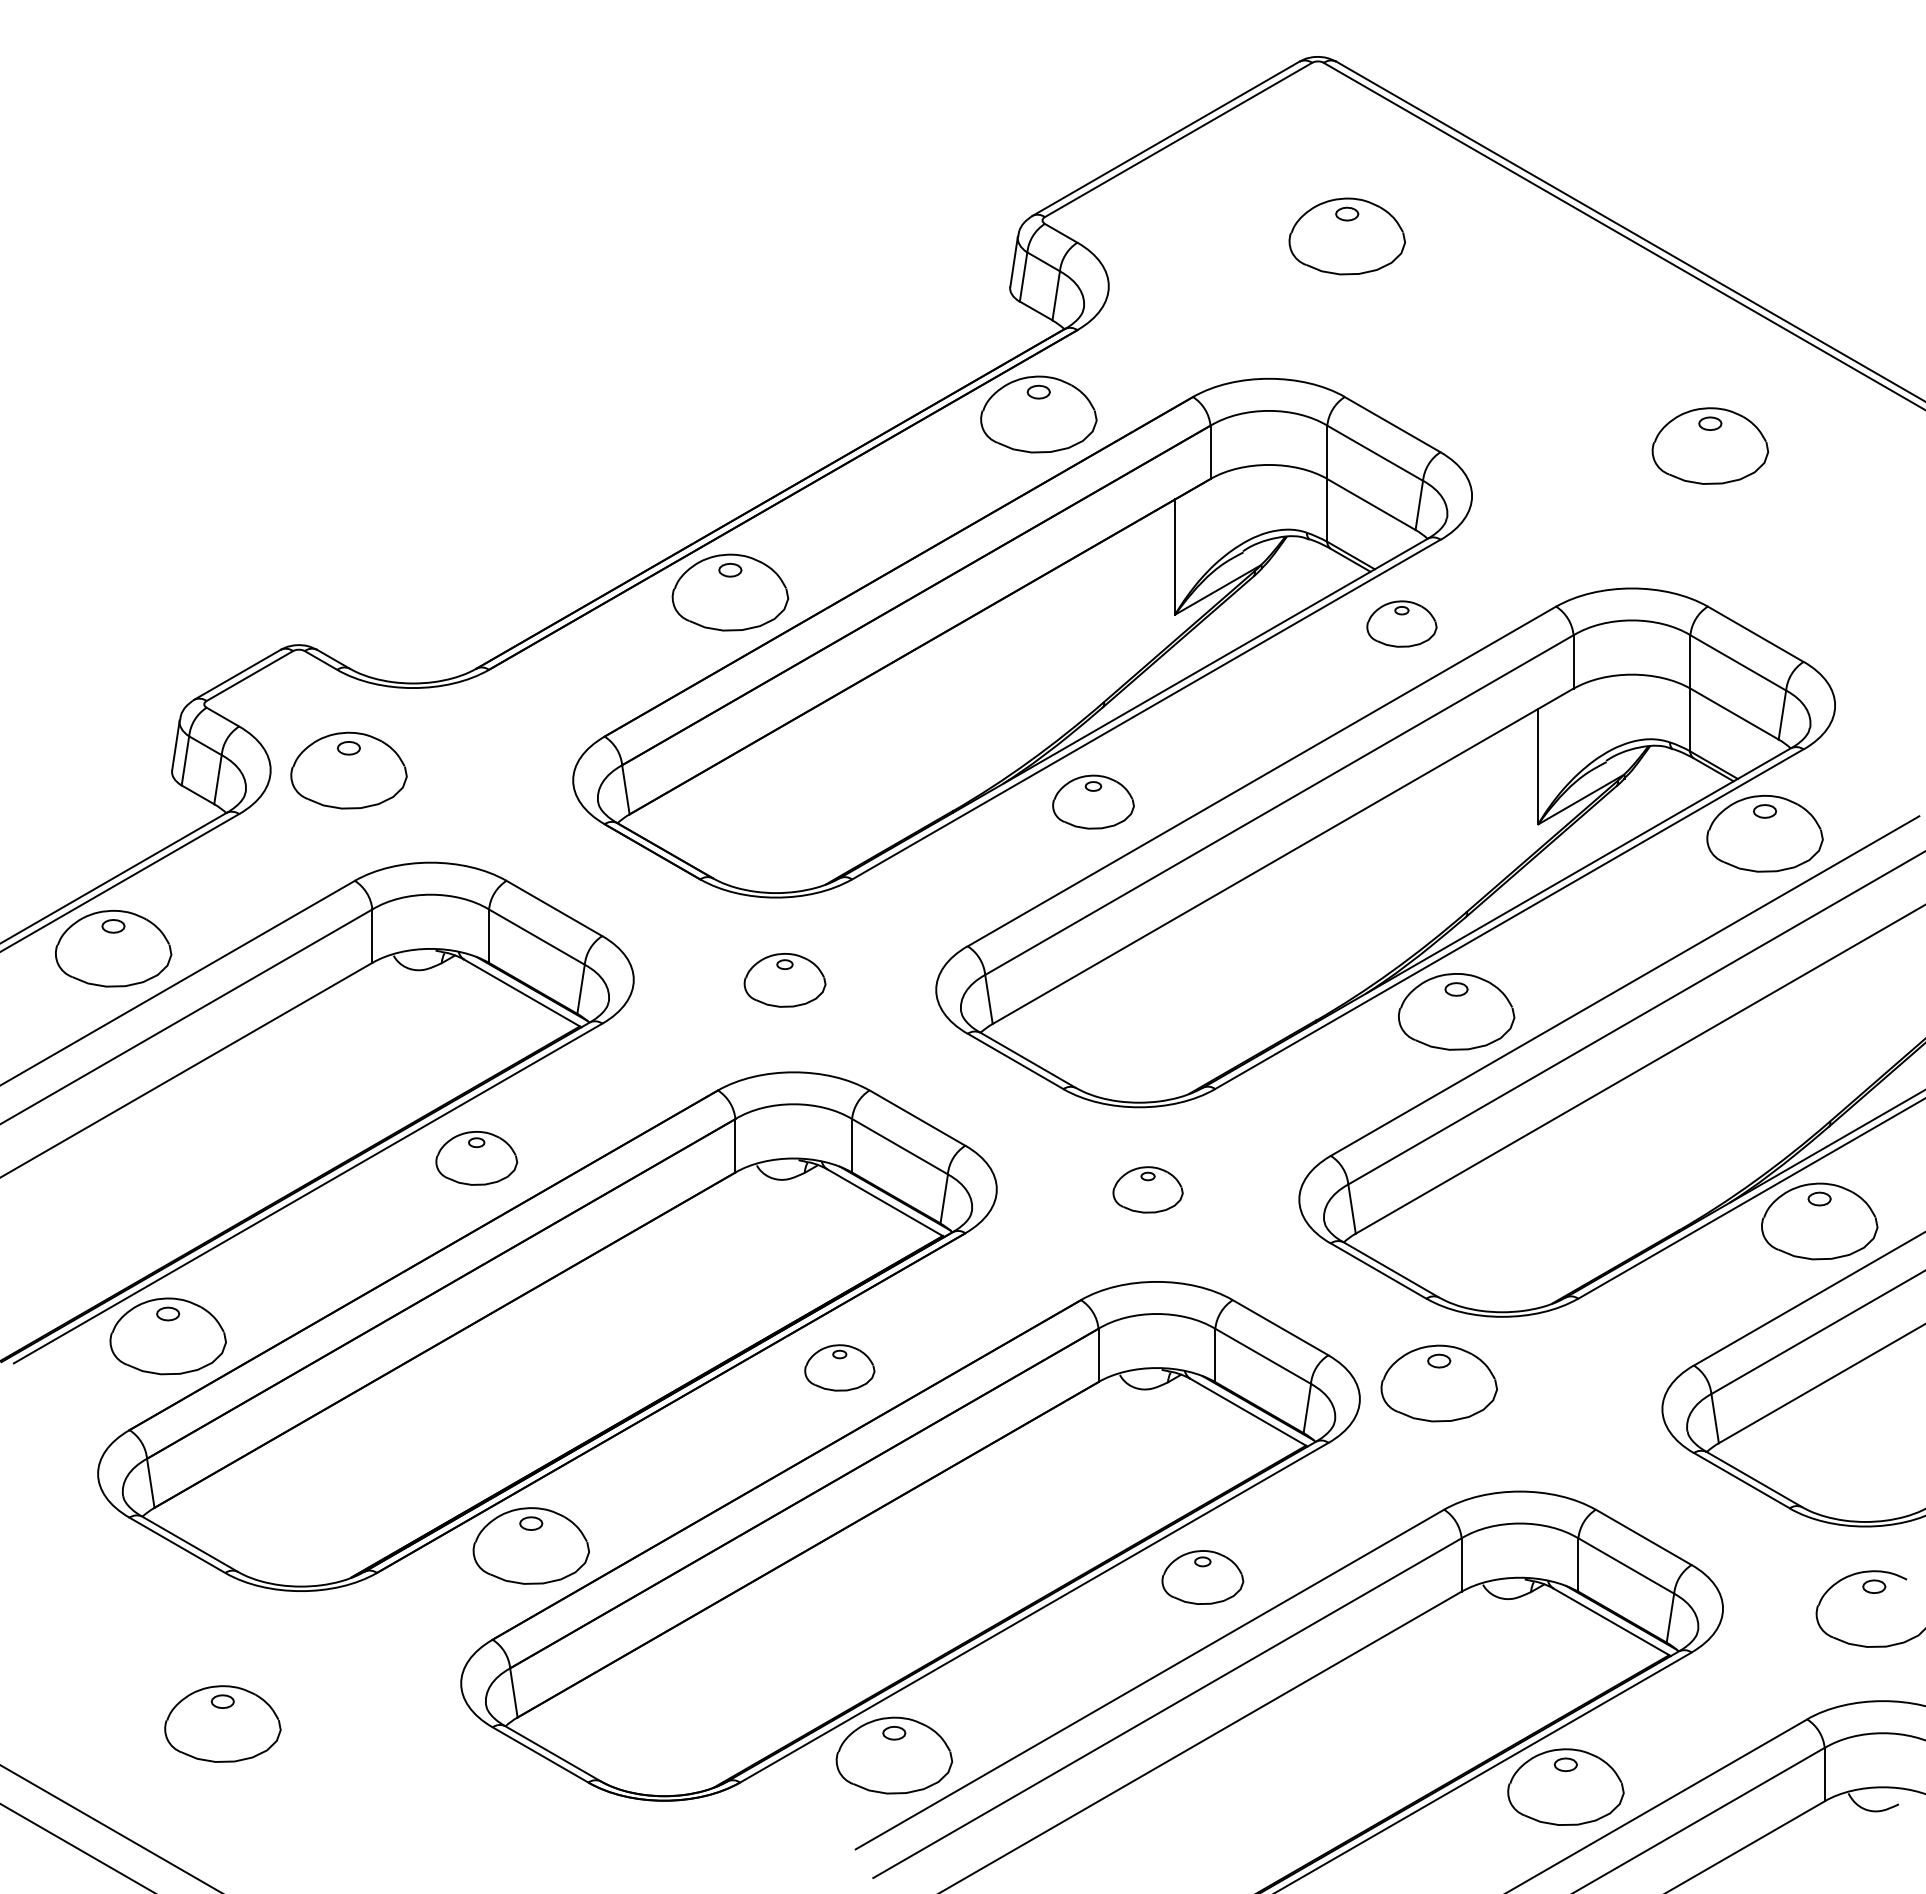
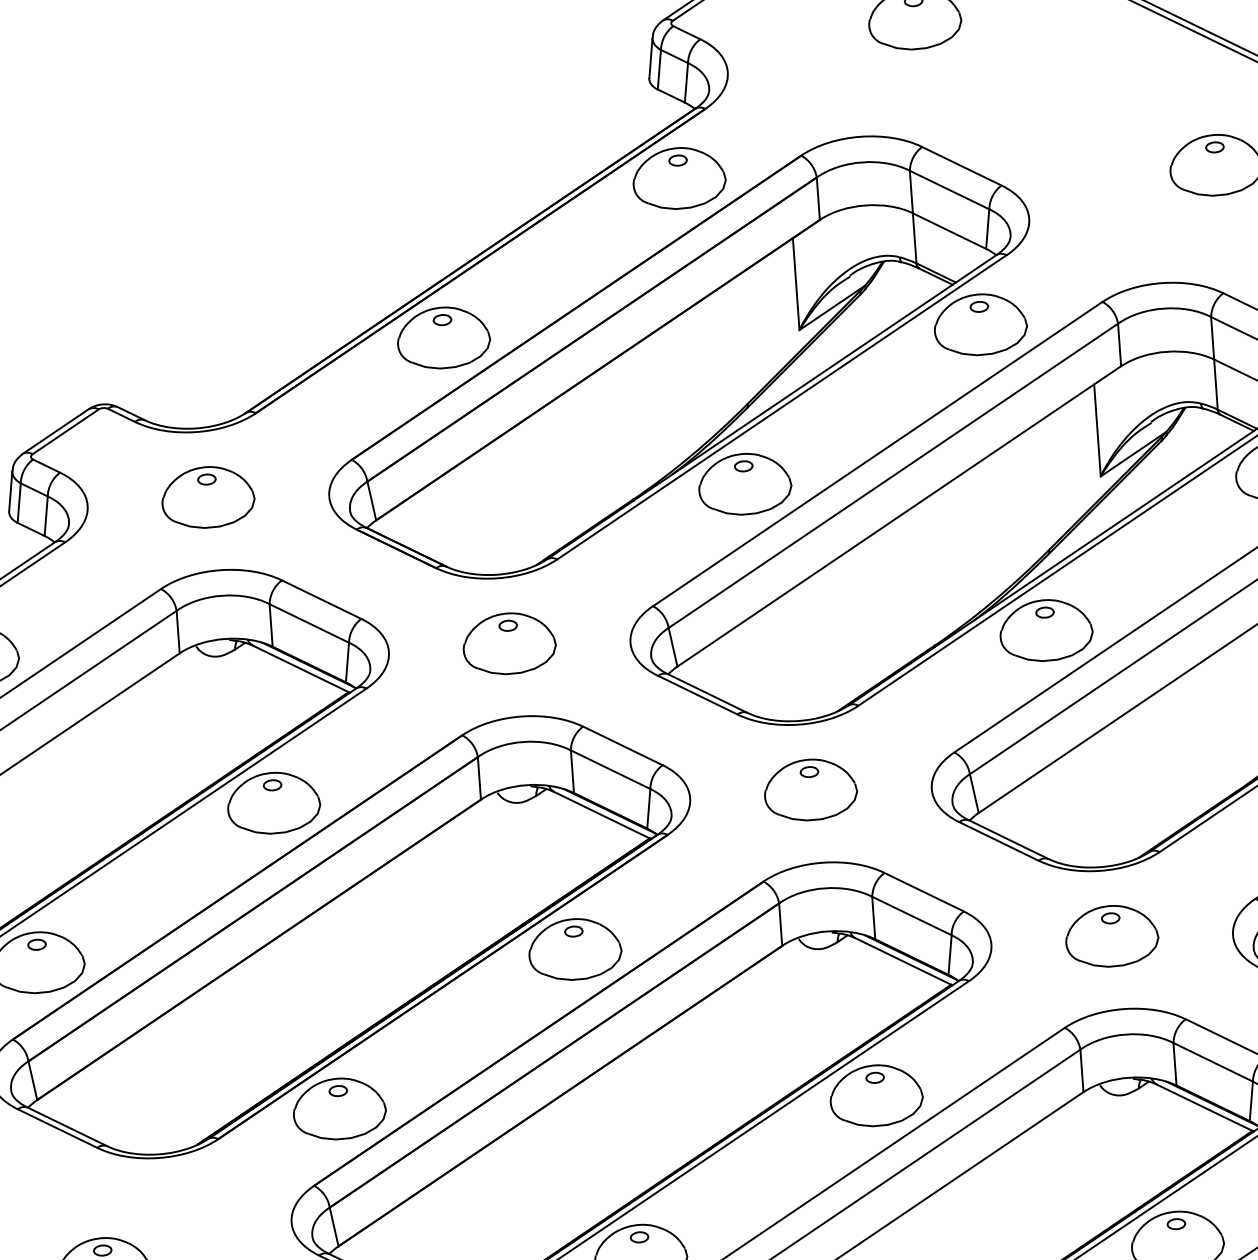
part: (1401, 623) -> (980, 324), size x1.67
part: (348, 770) -> (207, 497), moved
part: (1093, 801) -> (745, 483), size x1.43
part: (784, 980) -> (509, 643), size x1.43
part: (476, 1158) -> (273, 803), size x1.43
part: (1147, 1189) -> (810, 789), size x1.67
part: (839, 1367) -> (574, 949), size x1.67
part: (1438, 1383) -> (1111, 936), moved
part: (1202, 1577) -> (876, 1095), size x1.43

